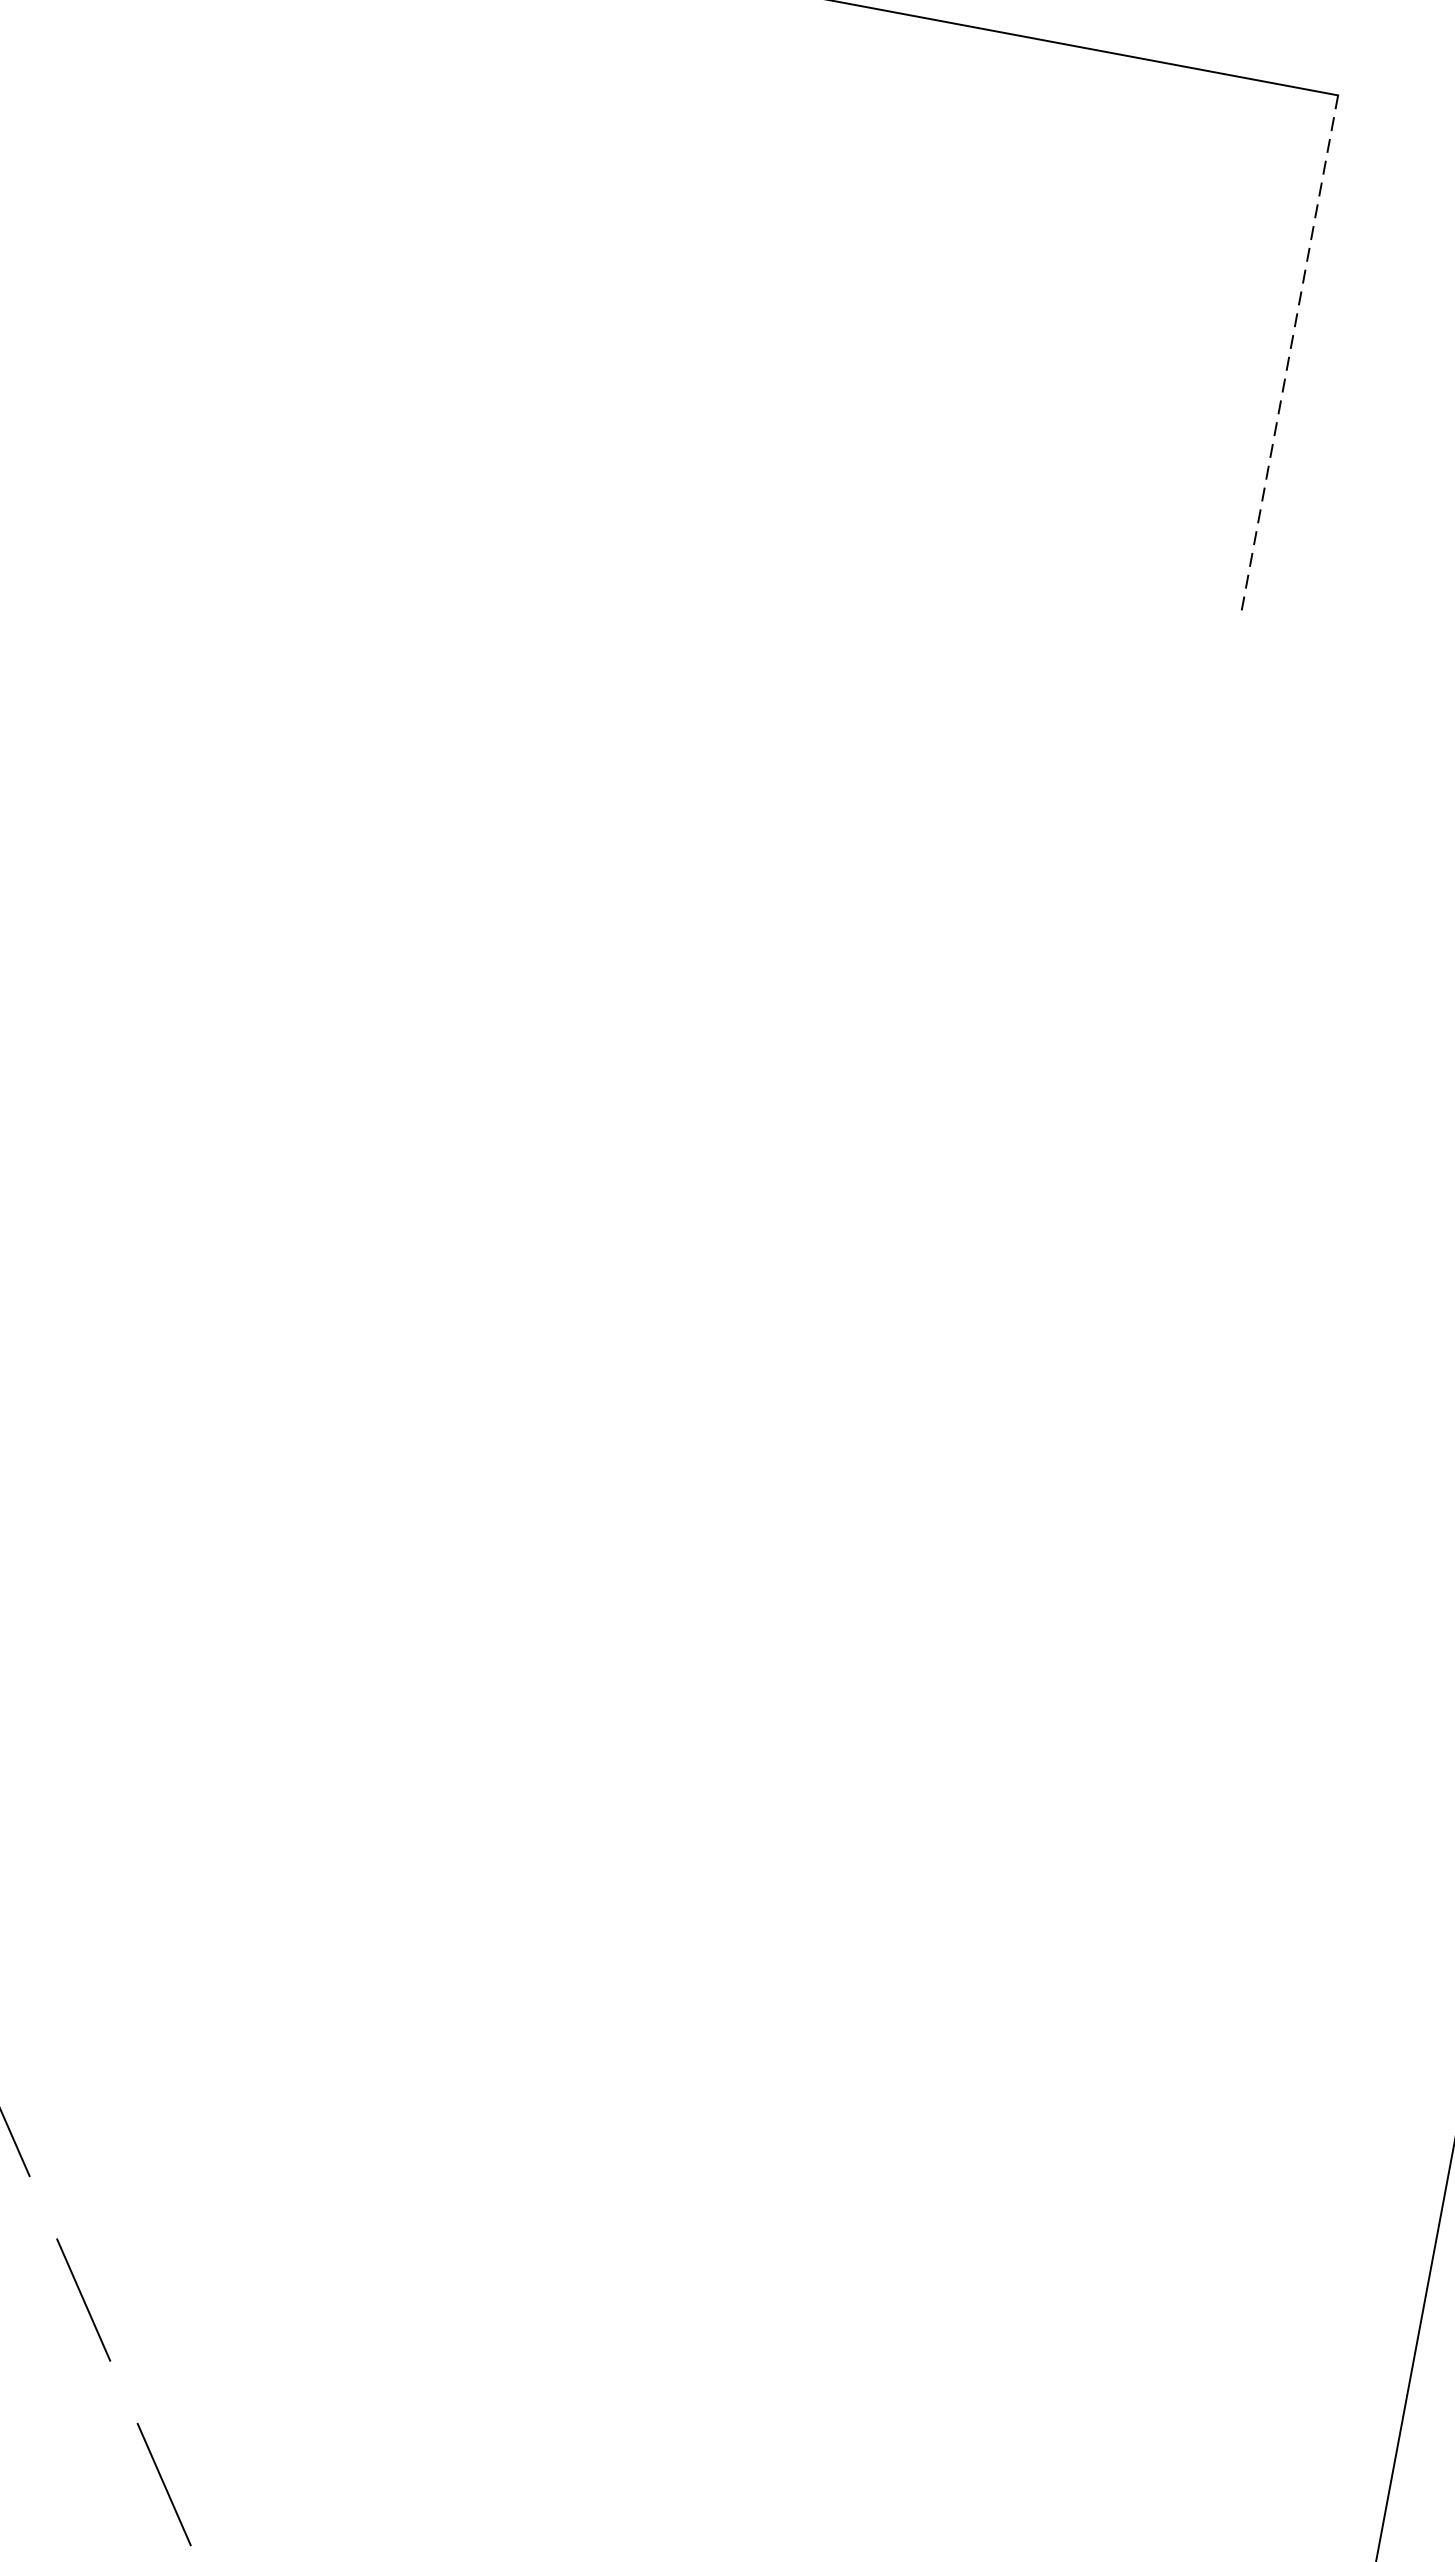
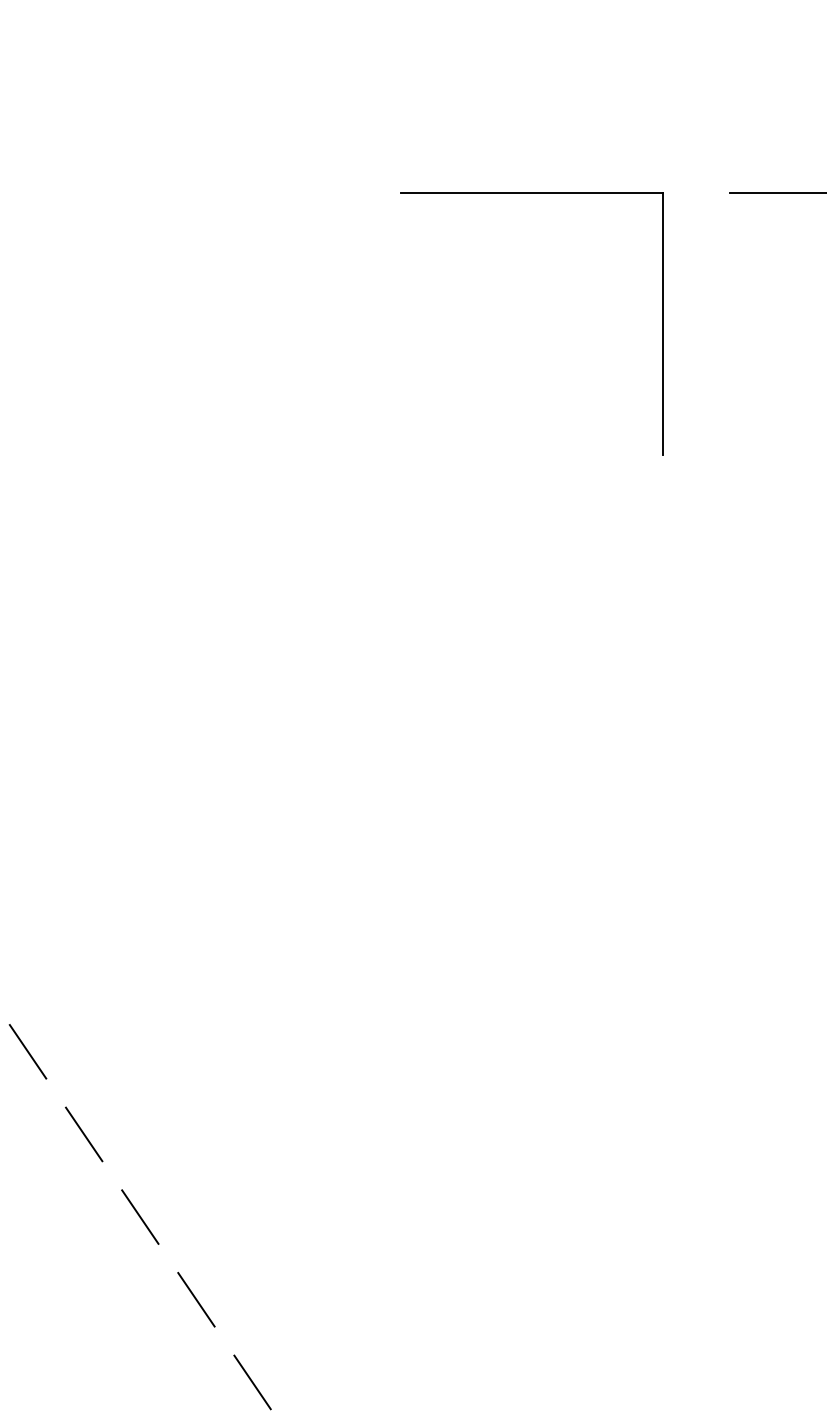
line: (1289, 356) -> (663, 324), dashed -> solid

